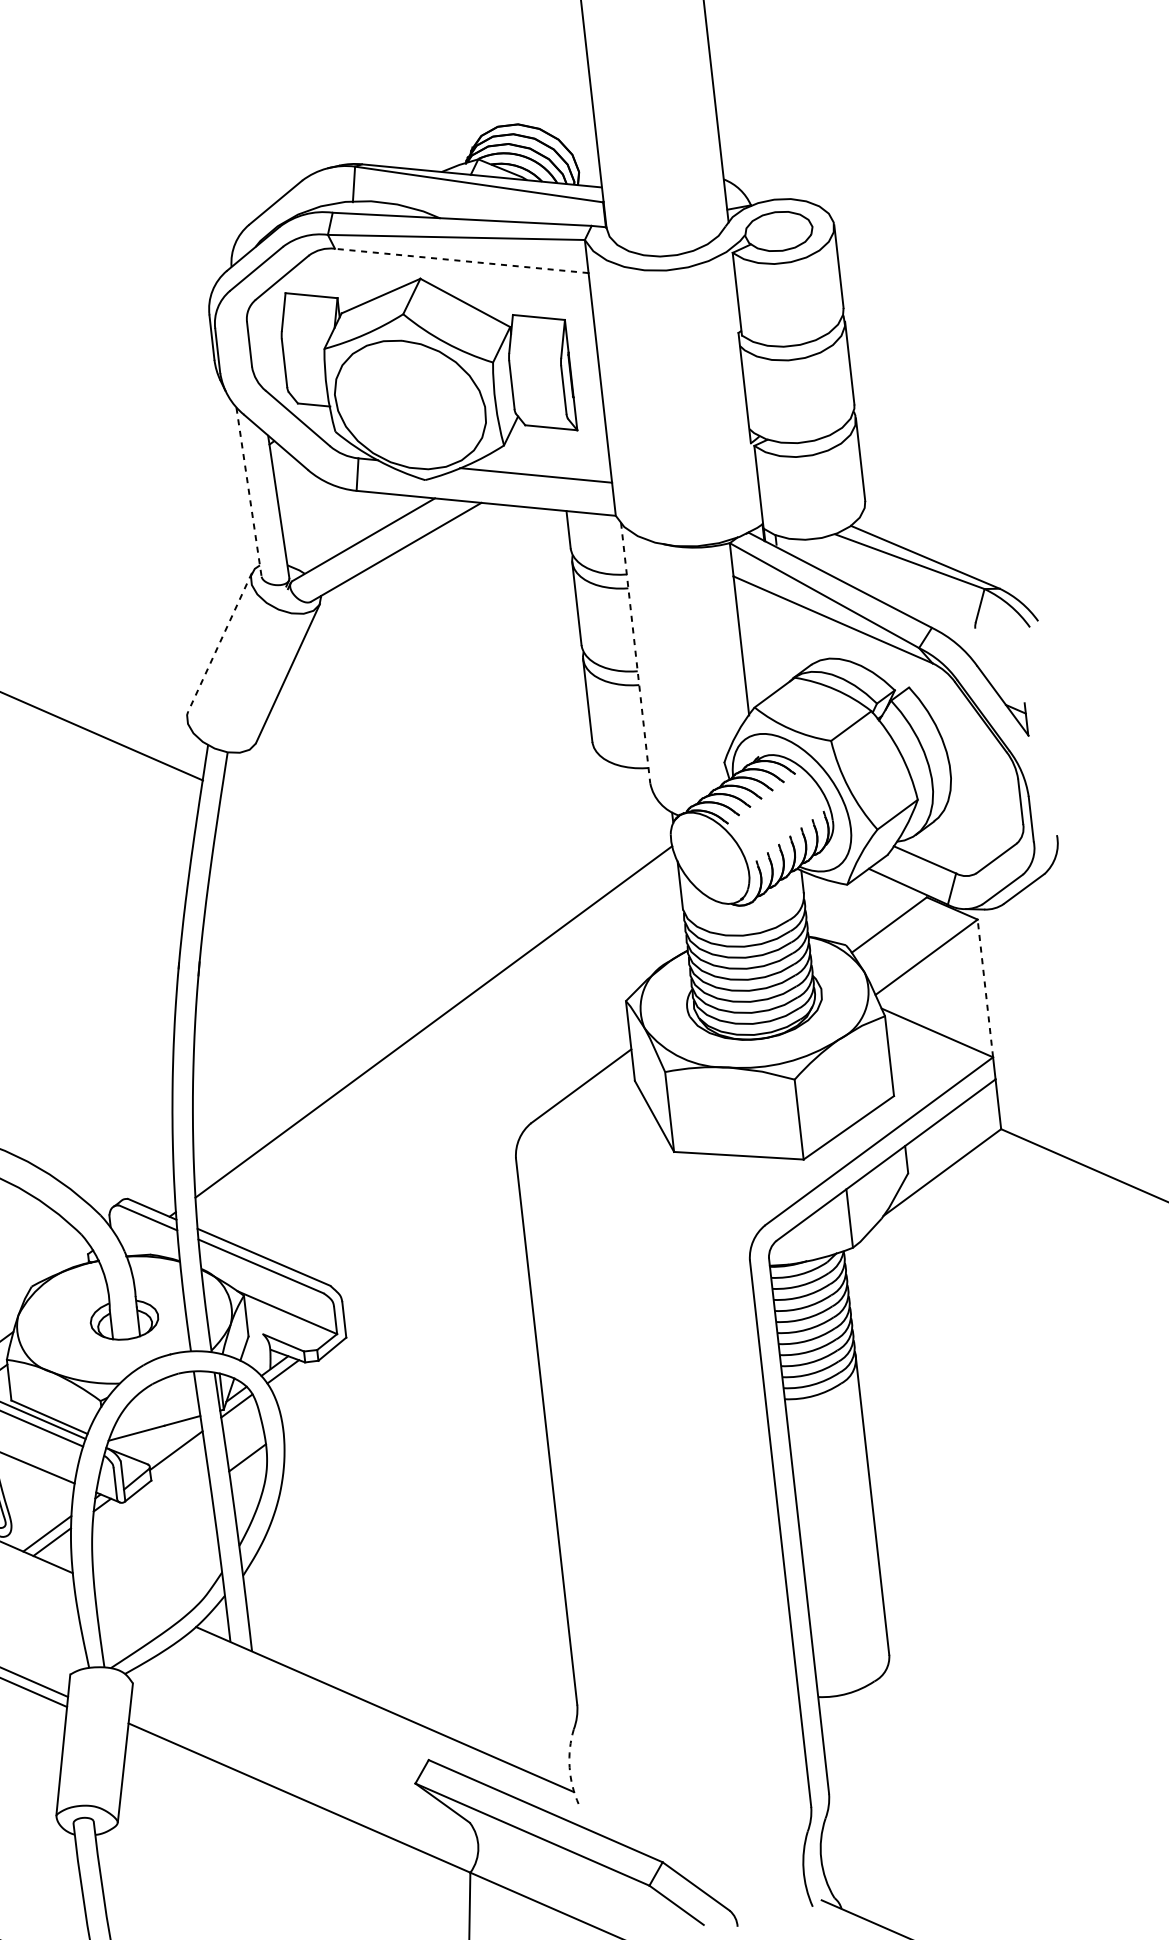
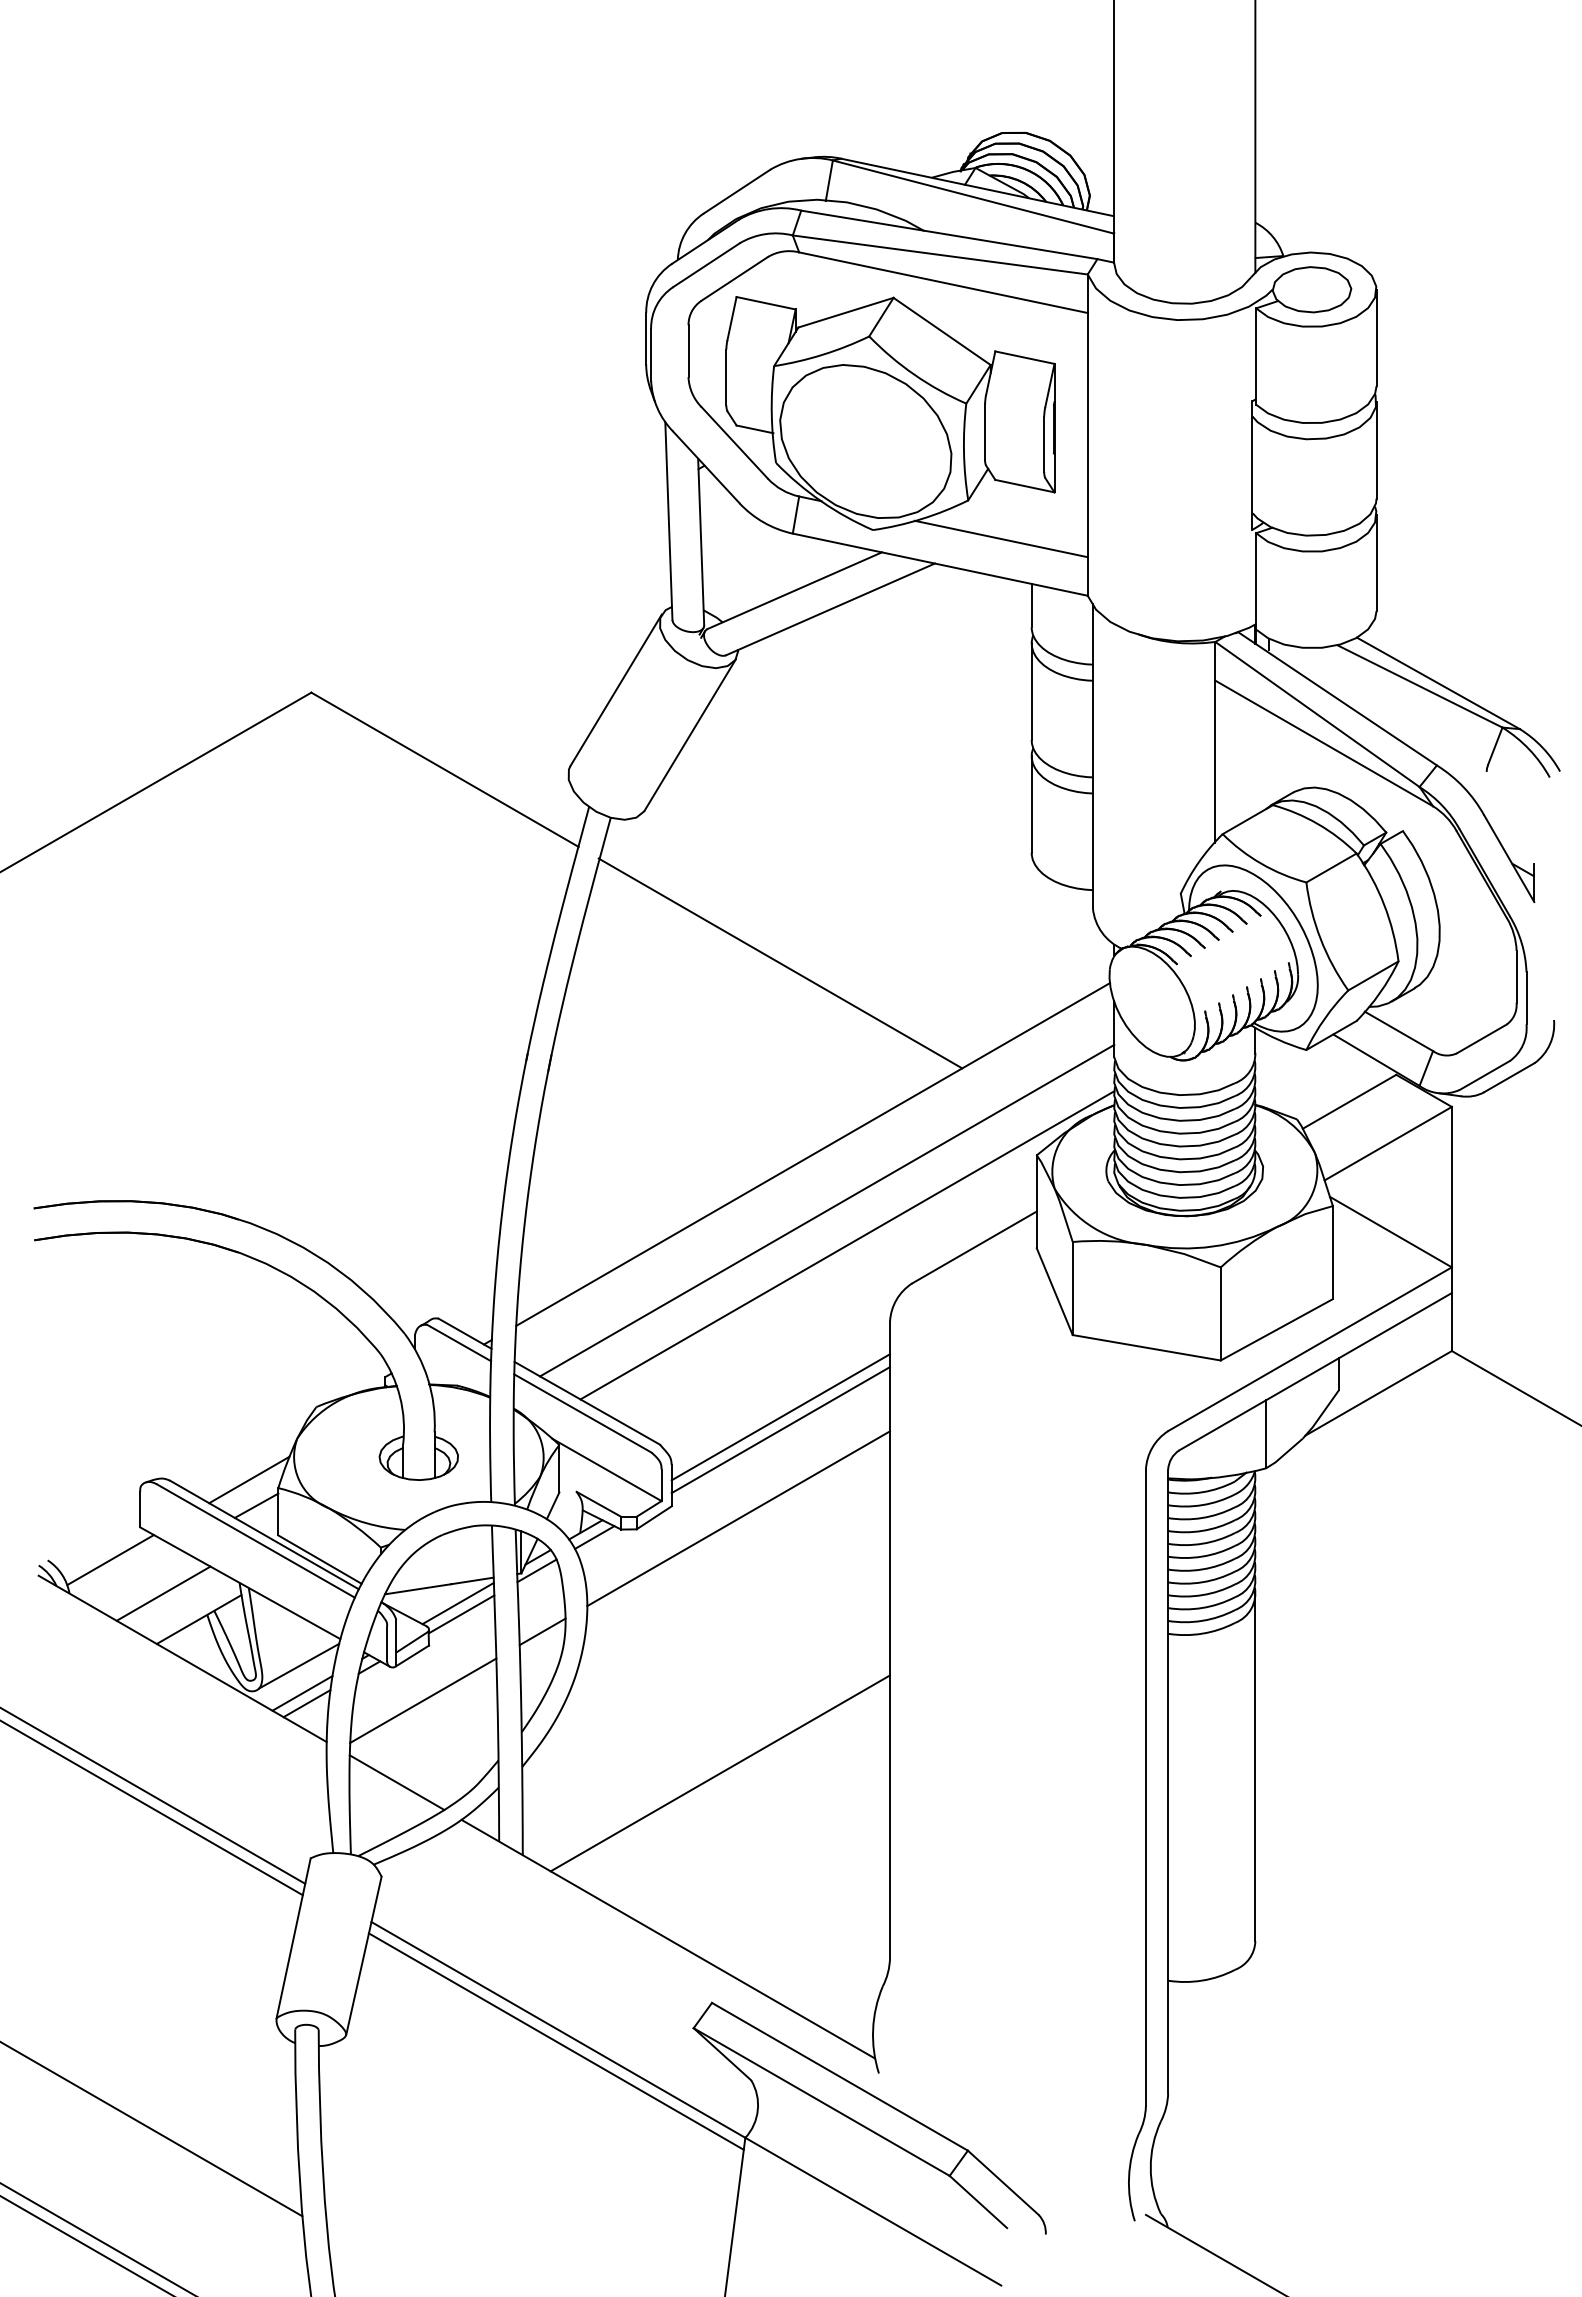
line: (460, 260) -> (942, 282), dashed -> solid
line: (248, 492) -> (668, 521), dashed -> solid
line: (219, 642) -> (615, 690), dashed -> solid
line: (635, 653) -> (1092, 756), dashed -> solid
line: (387, 861) -> (780, 963), added
line: (984, 987) -> (1451, 1186), dashed -> solid
line: (451, 1068) -> (827, 1210), added
line: (472, 1096) -> (847, 1245), added
line: (431, 1250) -> (780, 1417), added
line: (432, 1262) -> (780, 1430), added
line: (404, 1341) -> (738, 1518), added
line: (171, 1441) -> (457, 1603), added
line: (42, 1510) -> (299, 1665), added
line: (151, 1528) -> (423, 1700), added
line: (413, 1562) -> (719, 1773), added
line: (136, 1601) -> (396, 1782), added
arc: (569, 1767) -> (873, 2029), dashed -> solid
line: (298, 1808) -> (555, 2041), added

